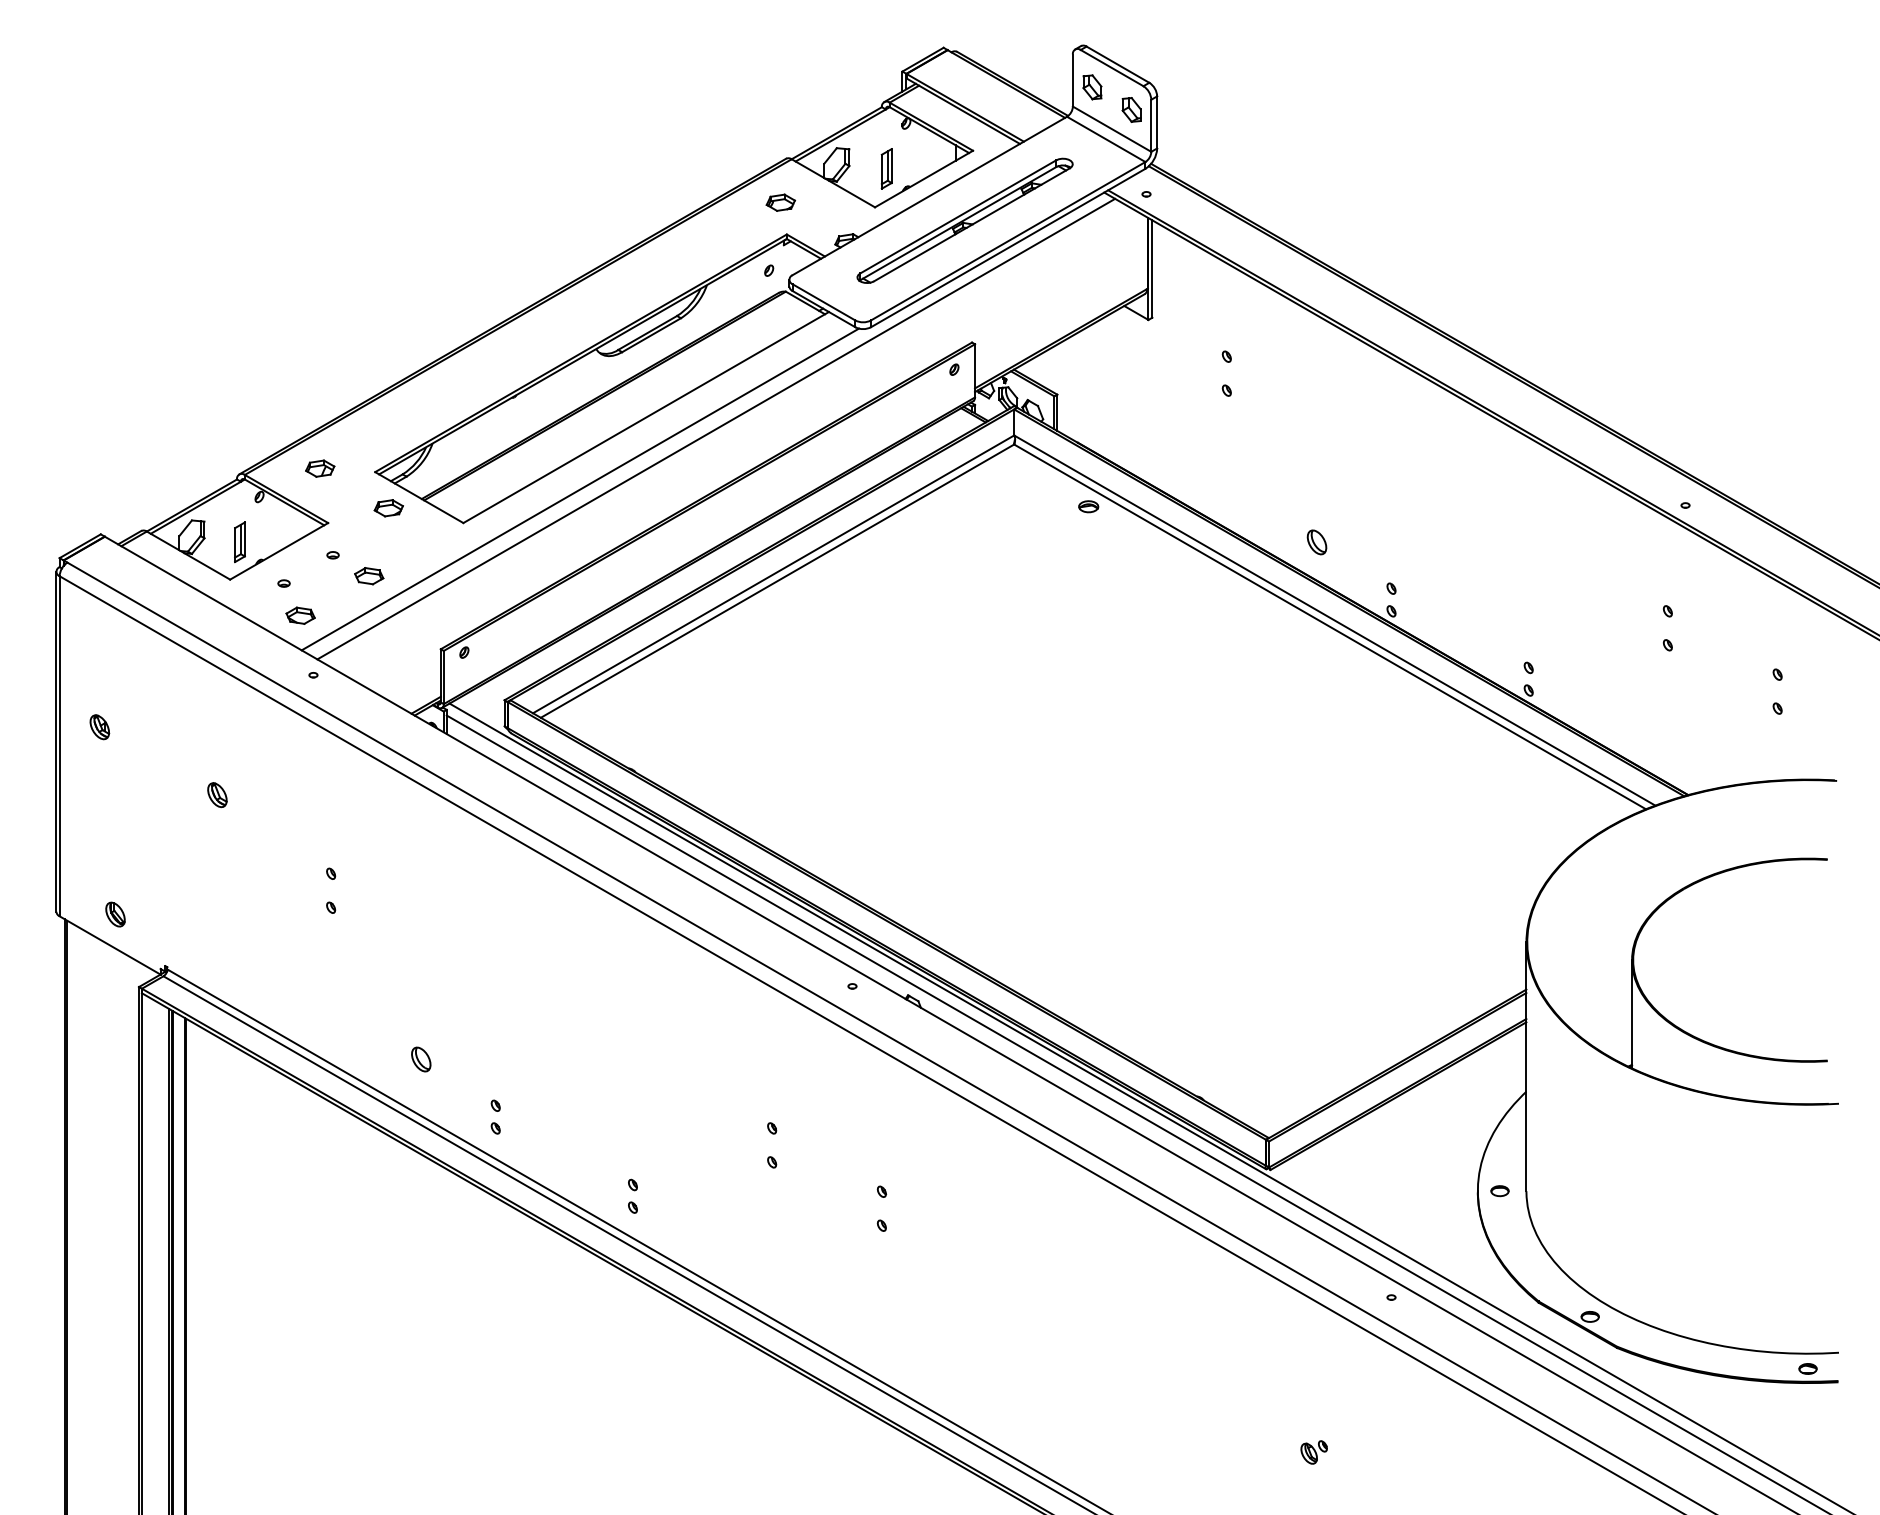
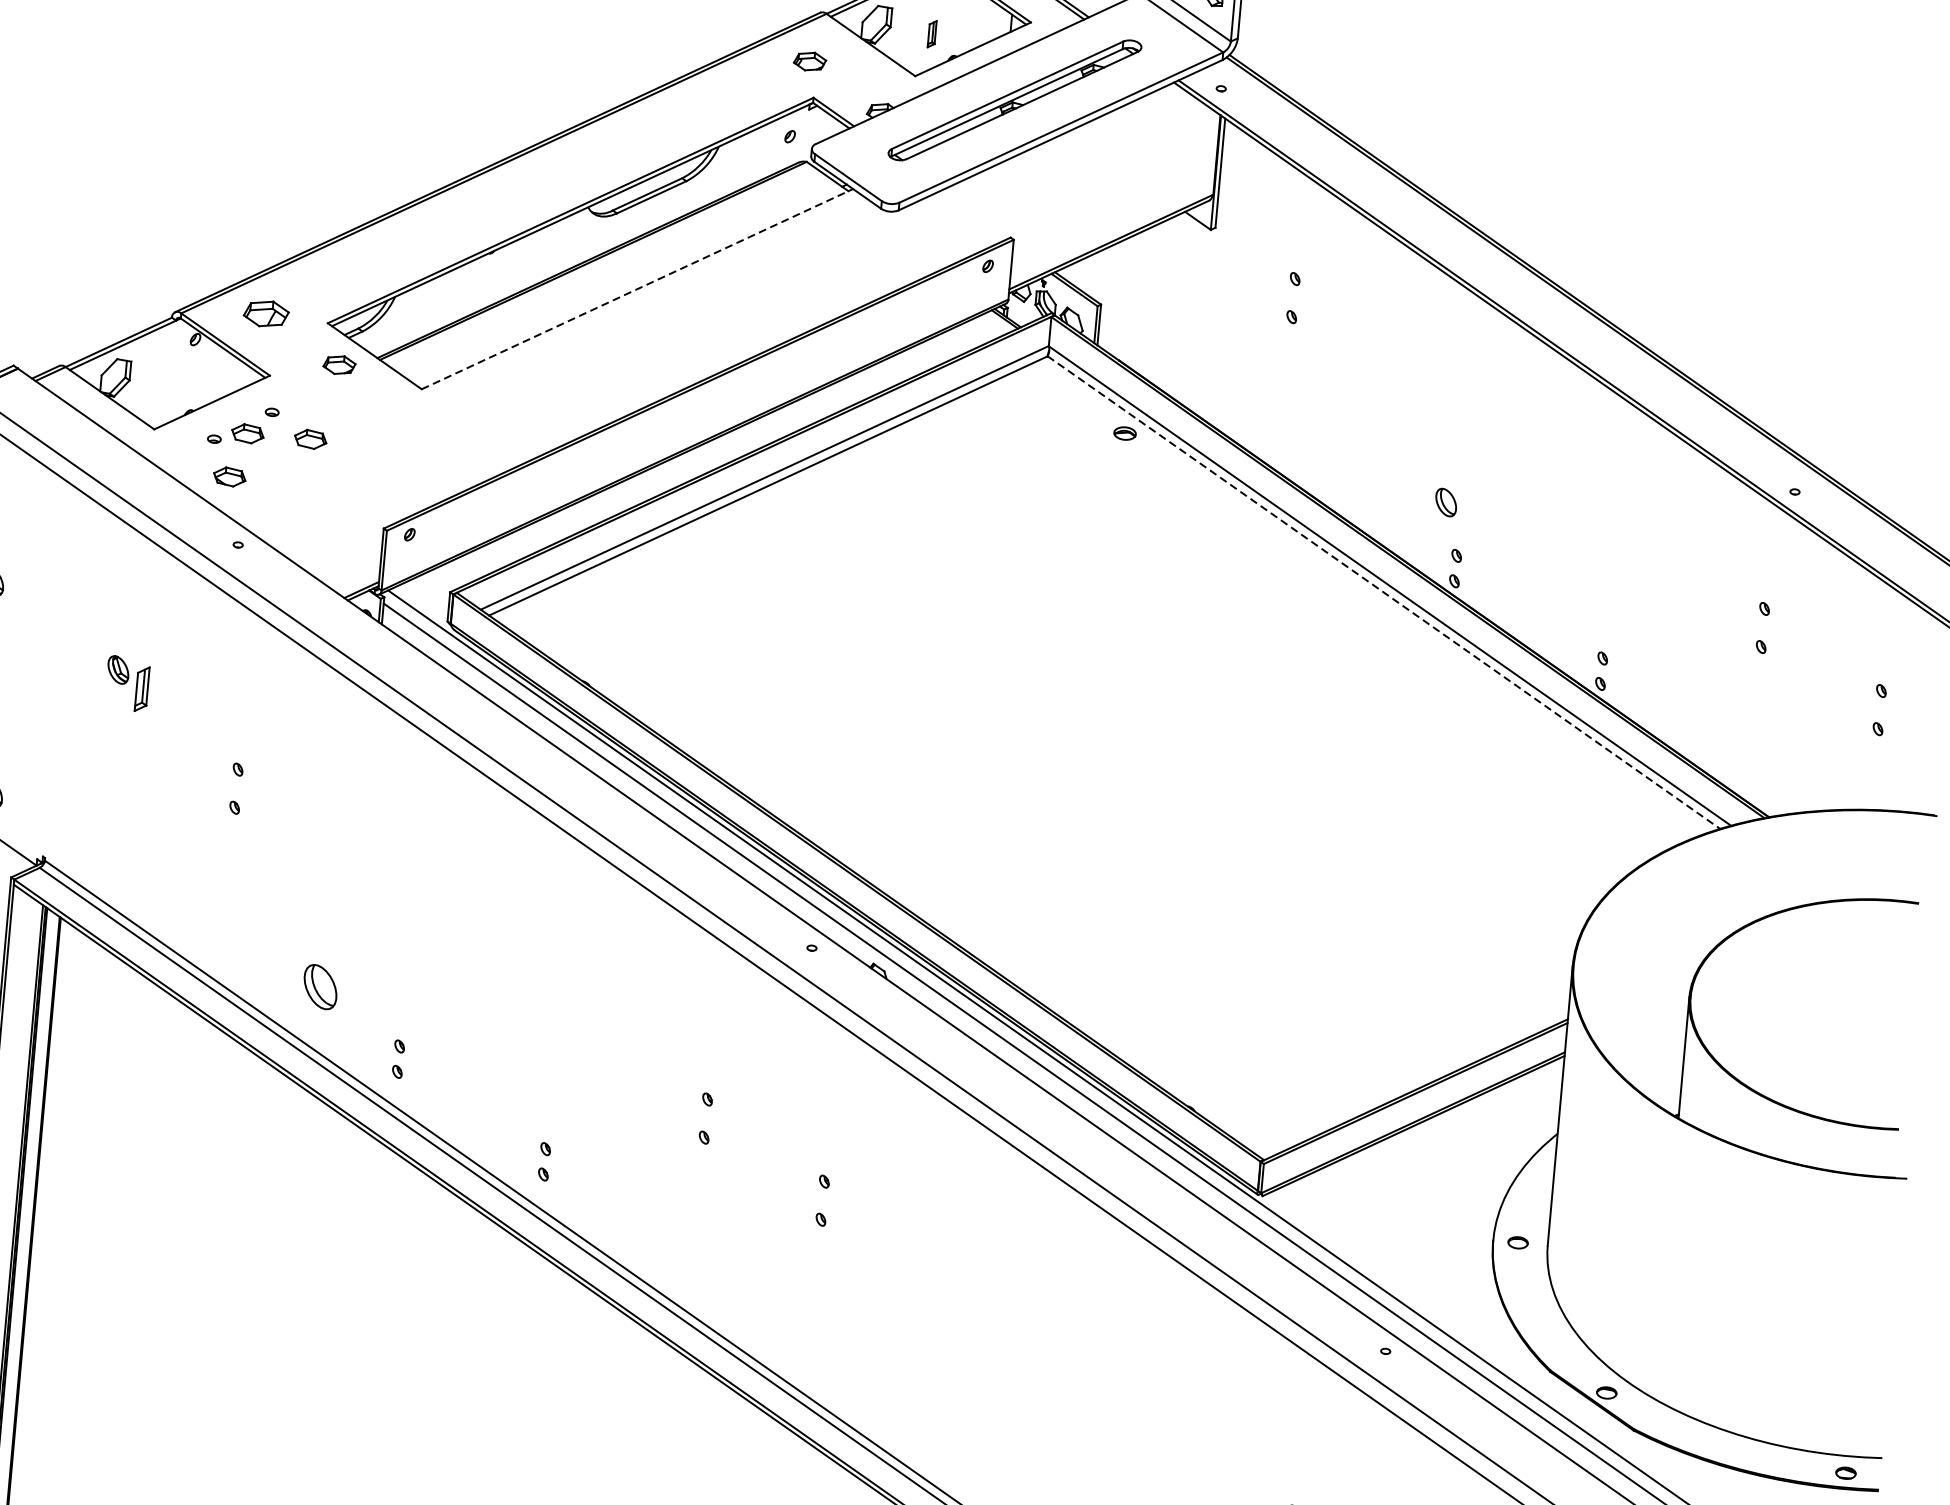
part: (886, 168) -> (932, 33), size x0.6
line: (646, 417) -> (637, 289), solid -> dashed
line: (716, 428) -> (715, 308), removed
part: (320, 468) -> (266, 313), size x1.4
line: (579, 489) -> (555, 363), removed
part: (239, 542) -> (141, 689), moved
part: (1316, 542) -> (1445, 502), moved
part: (313, 576) -> (248, 434), added
line: (1330, 626) -> (1384, 592), solid -> dashed
part: (421, 1059) -> (320, 987), size x1.6

